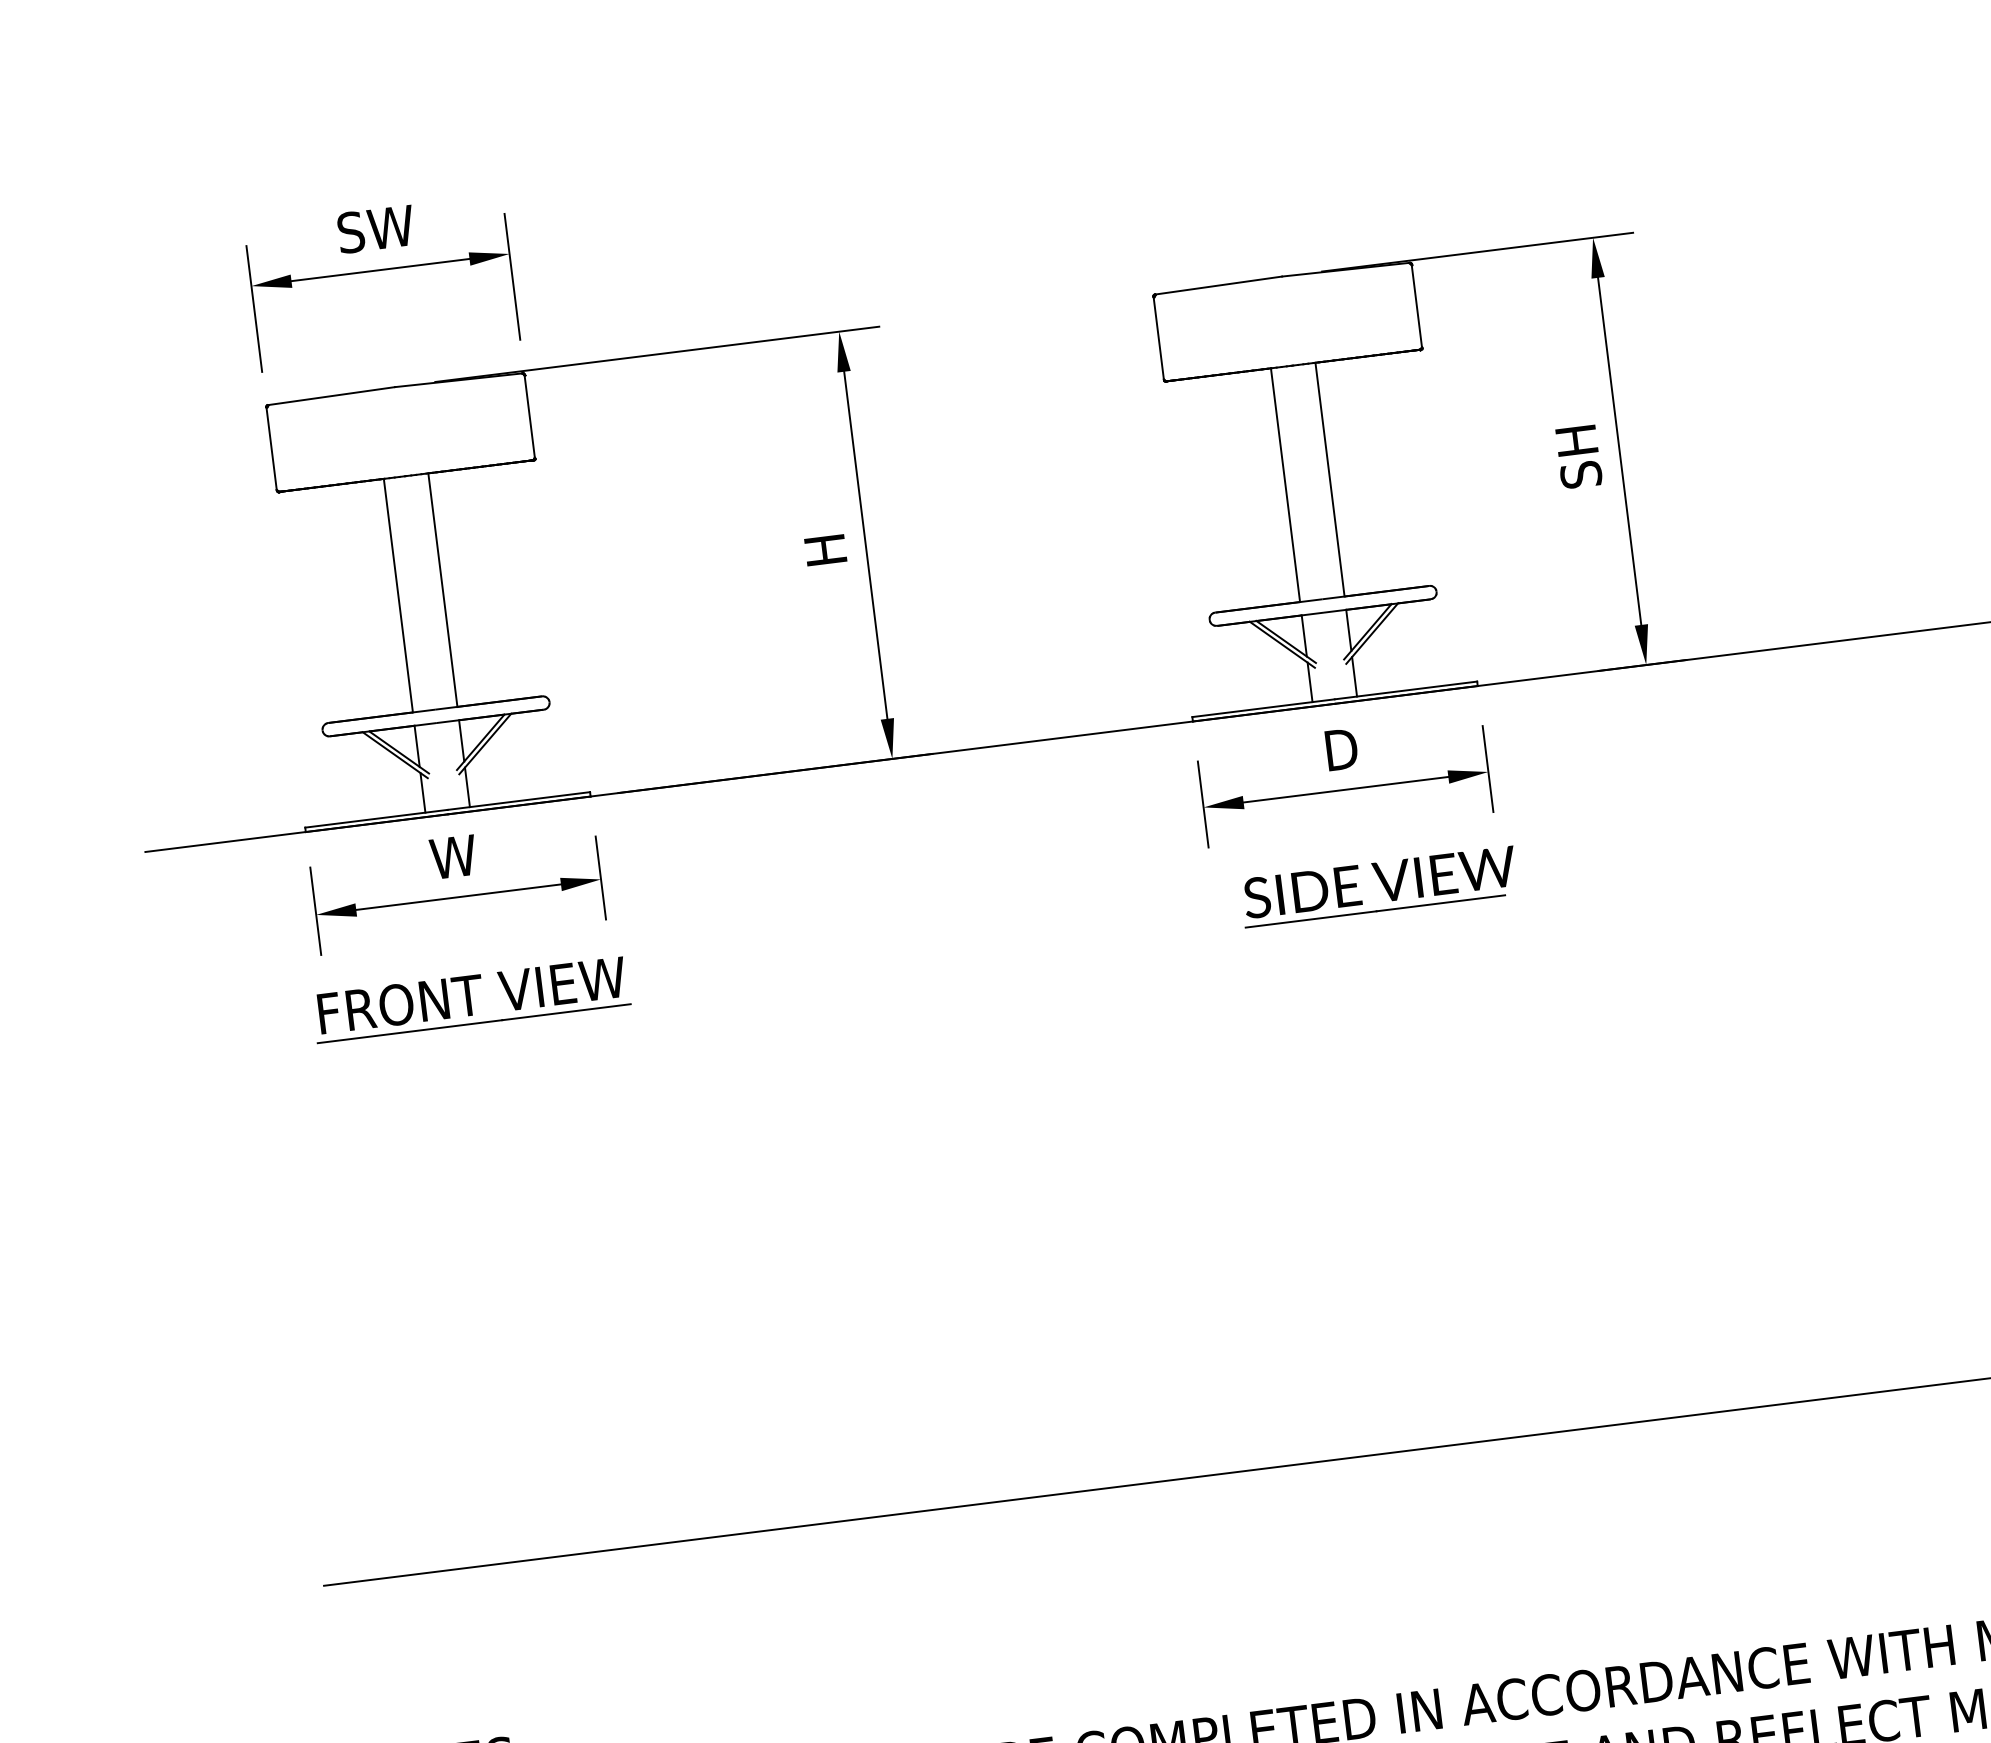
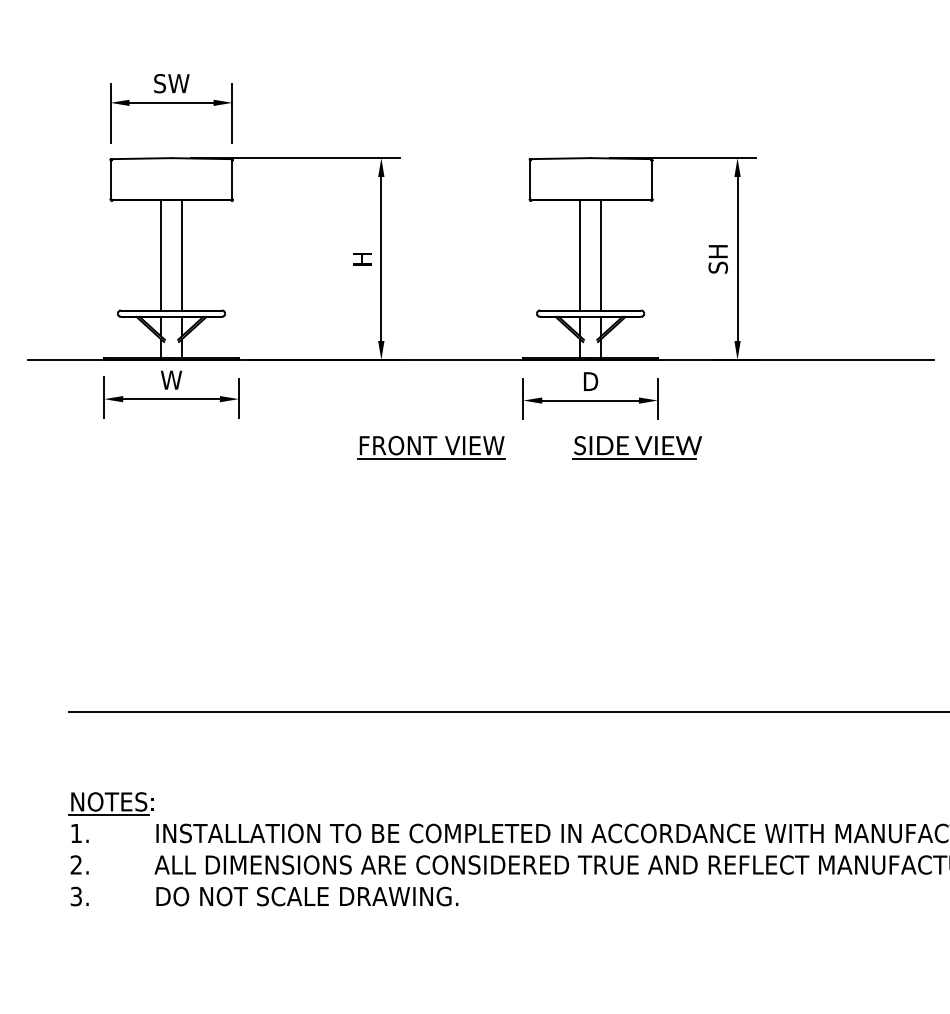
part: (1379, 886) -> (637, 447), moved
part: (471, 999) -> (431, 447), moved

